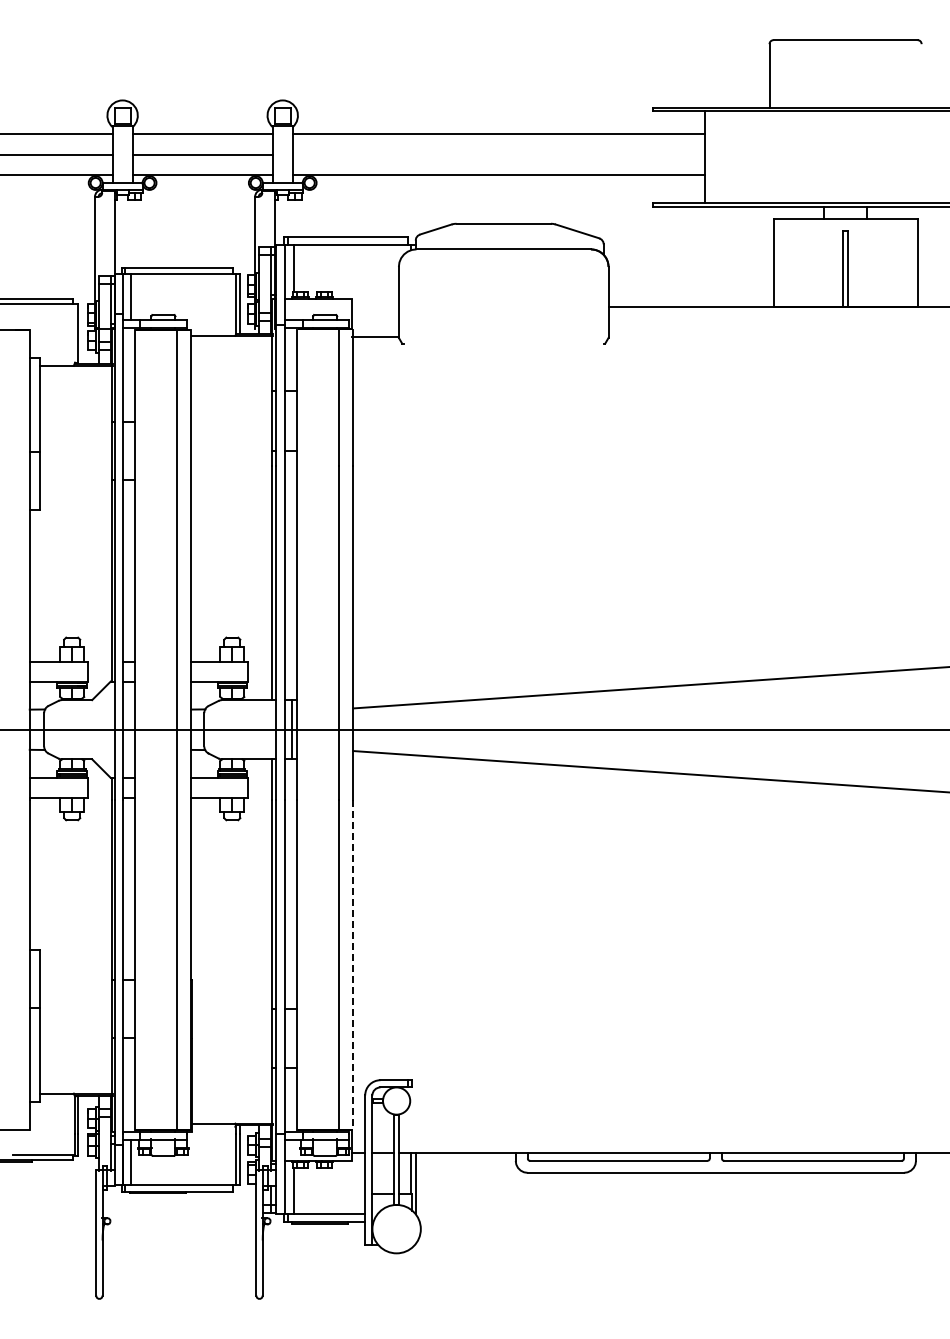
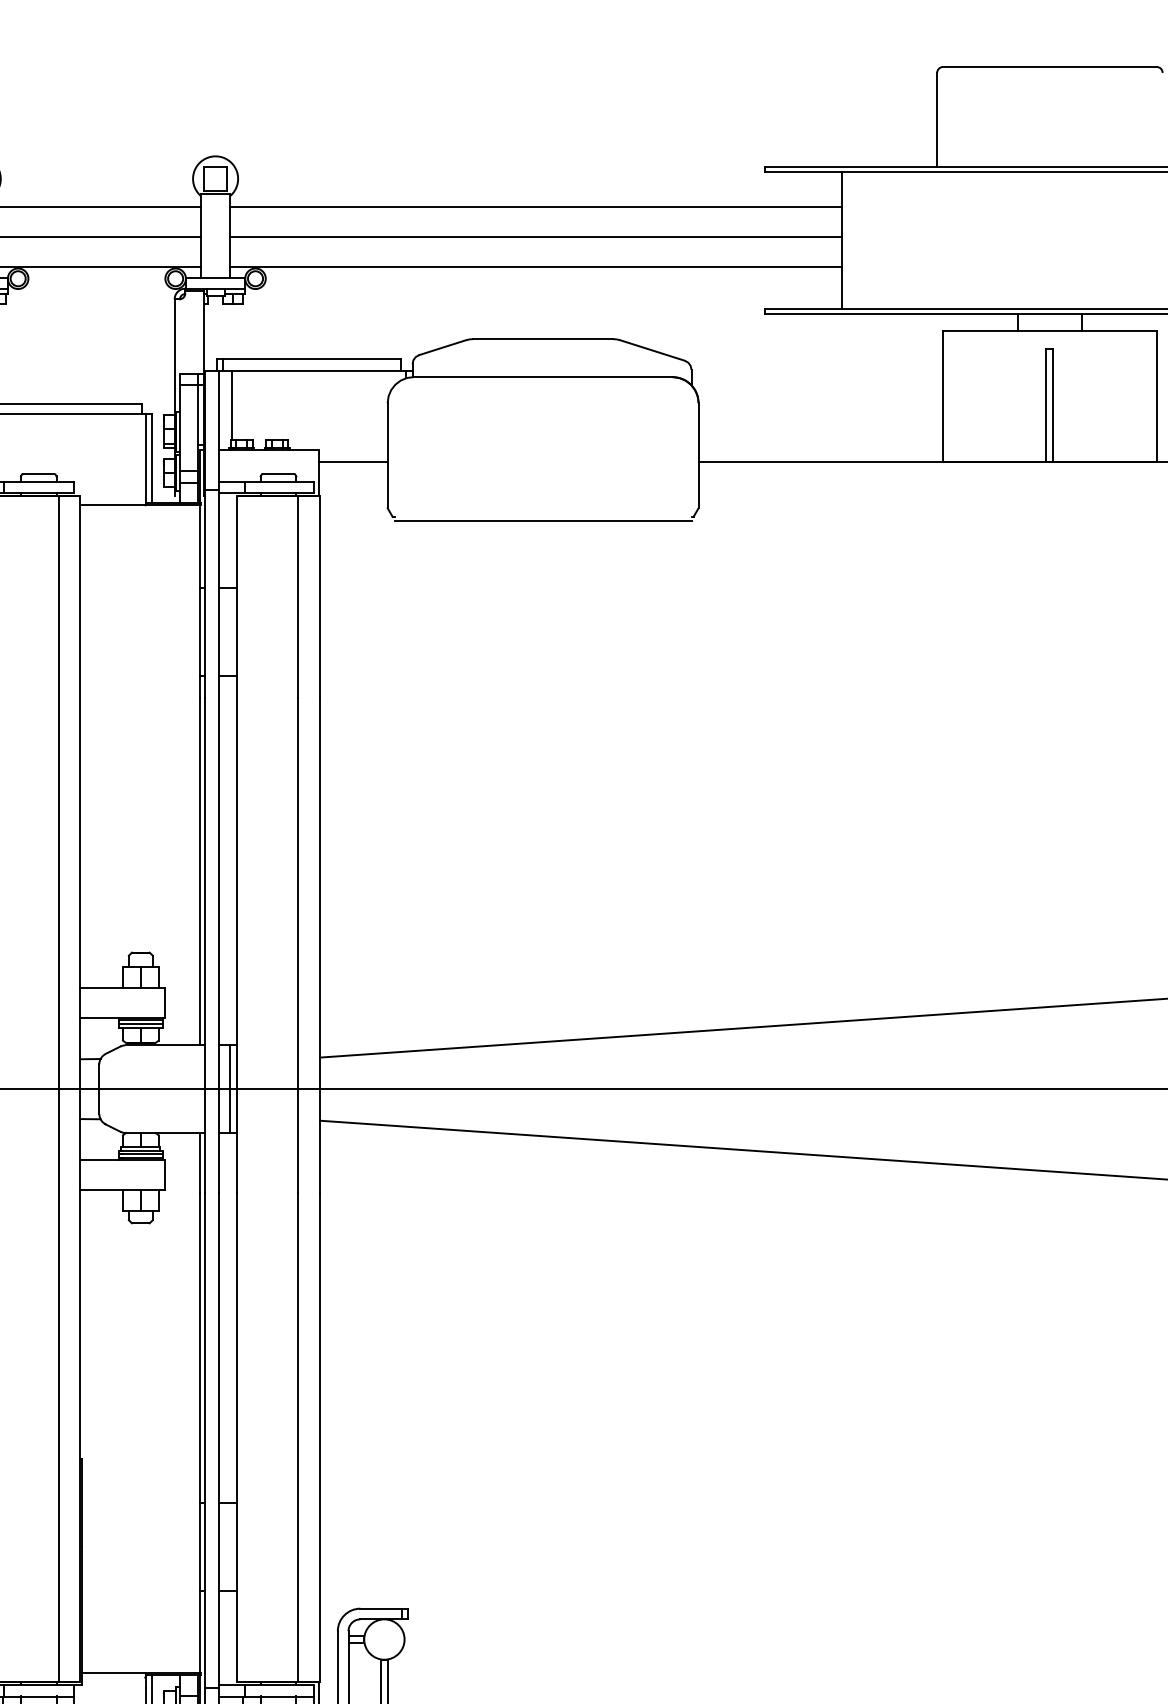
line: (498, 154) -> (535, 236), added
line: (375, 336) -> (353, 461), moved
line: (503, 346) -> (542, 521), added
line: (353, 964) -> (320, 1437), dashed -> solid

